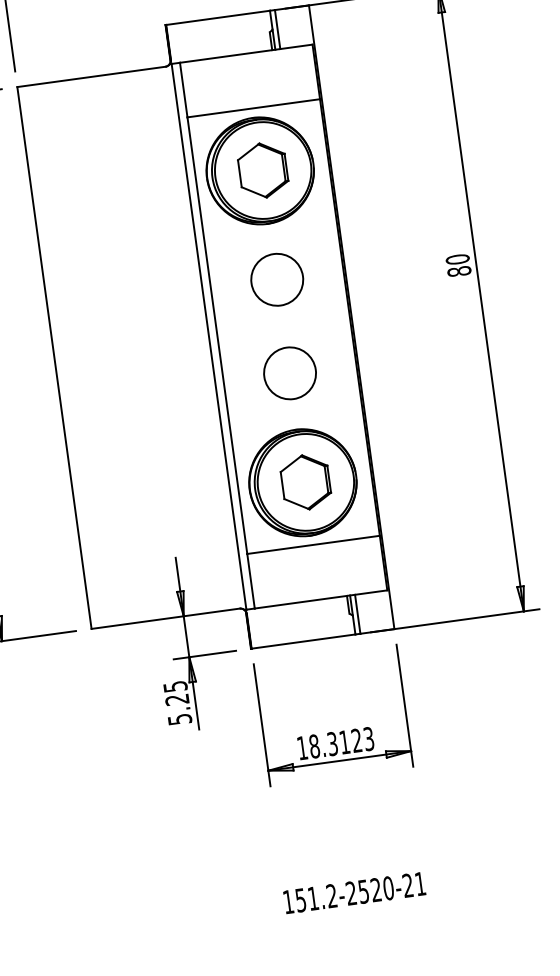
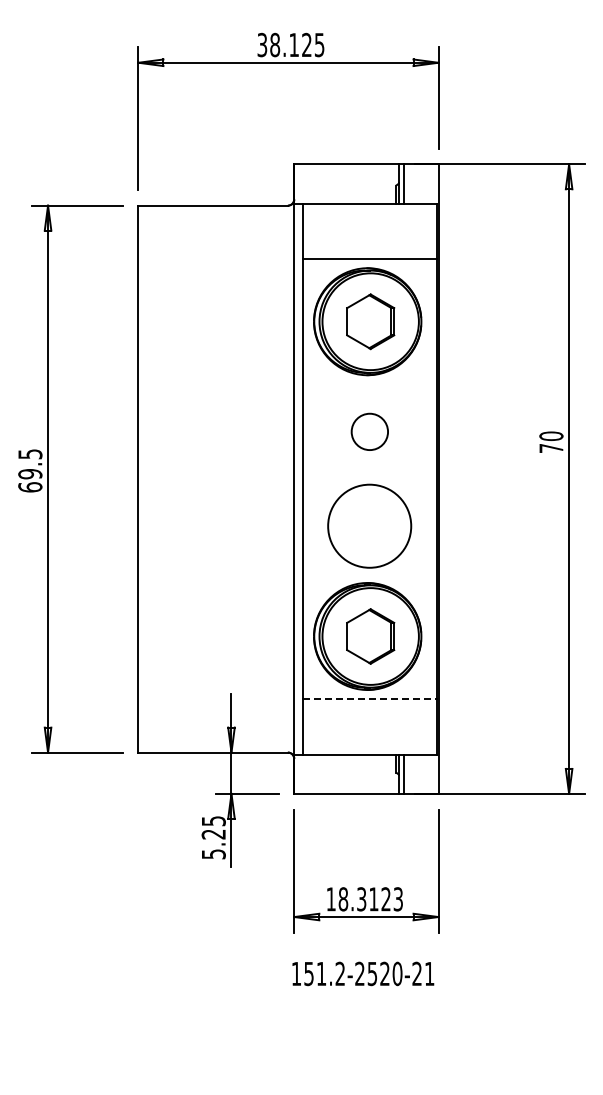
text: (459, 271) -> (551, 448), 80 -> 70
circle: (276, 279) -> (369, 431), size x0.7
circle: (289, 373) -> (369, 526), size x1.6
line: (313, 544) -> (369, 699), solid -> dashed
text: (354, 892) -> (363, 973), moved

